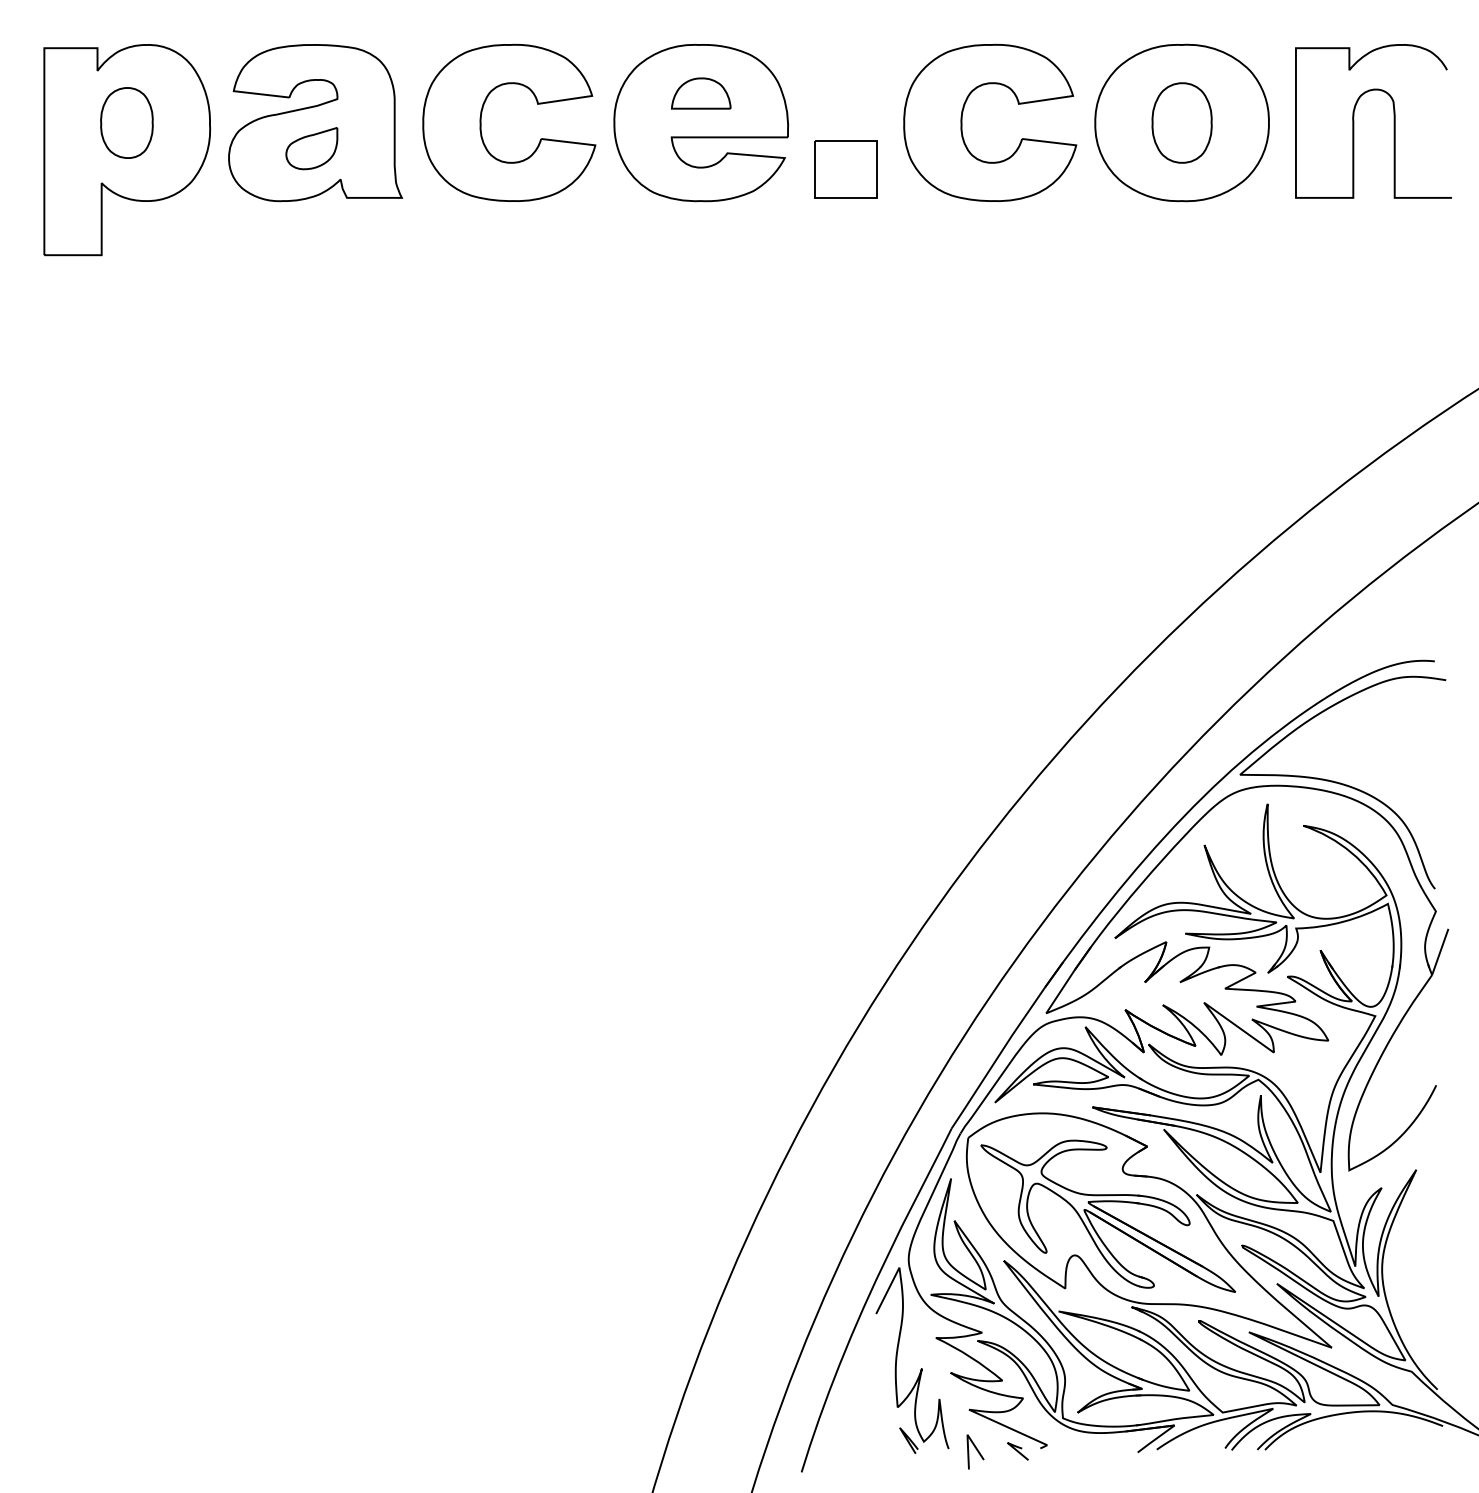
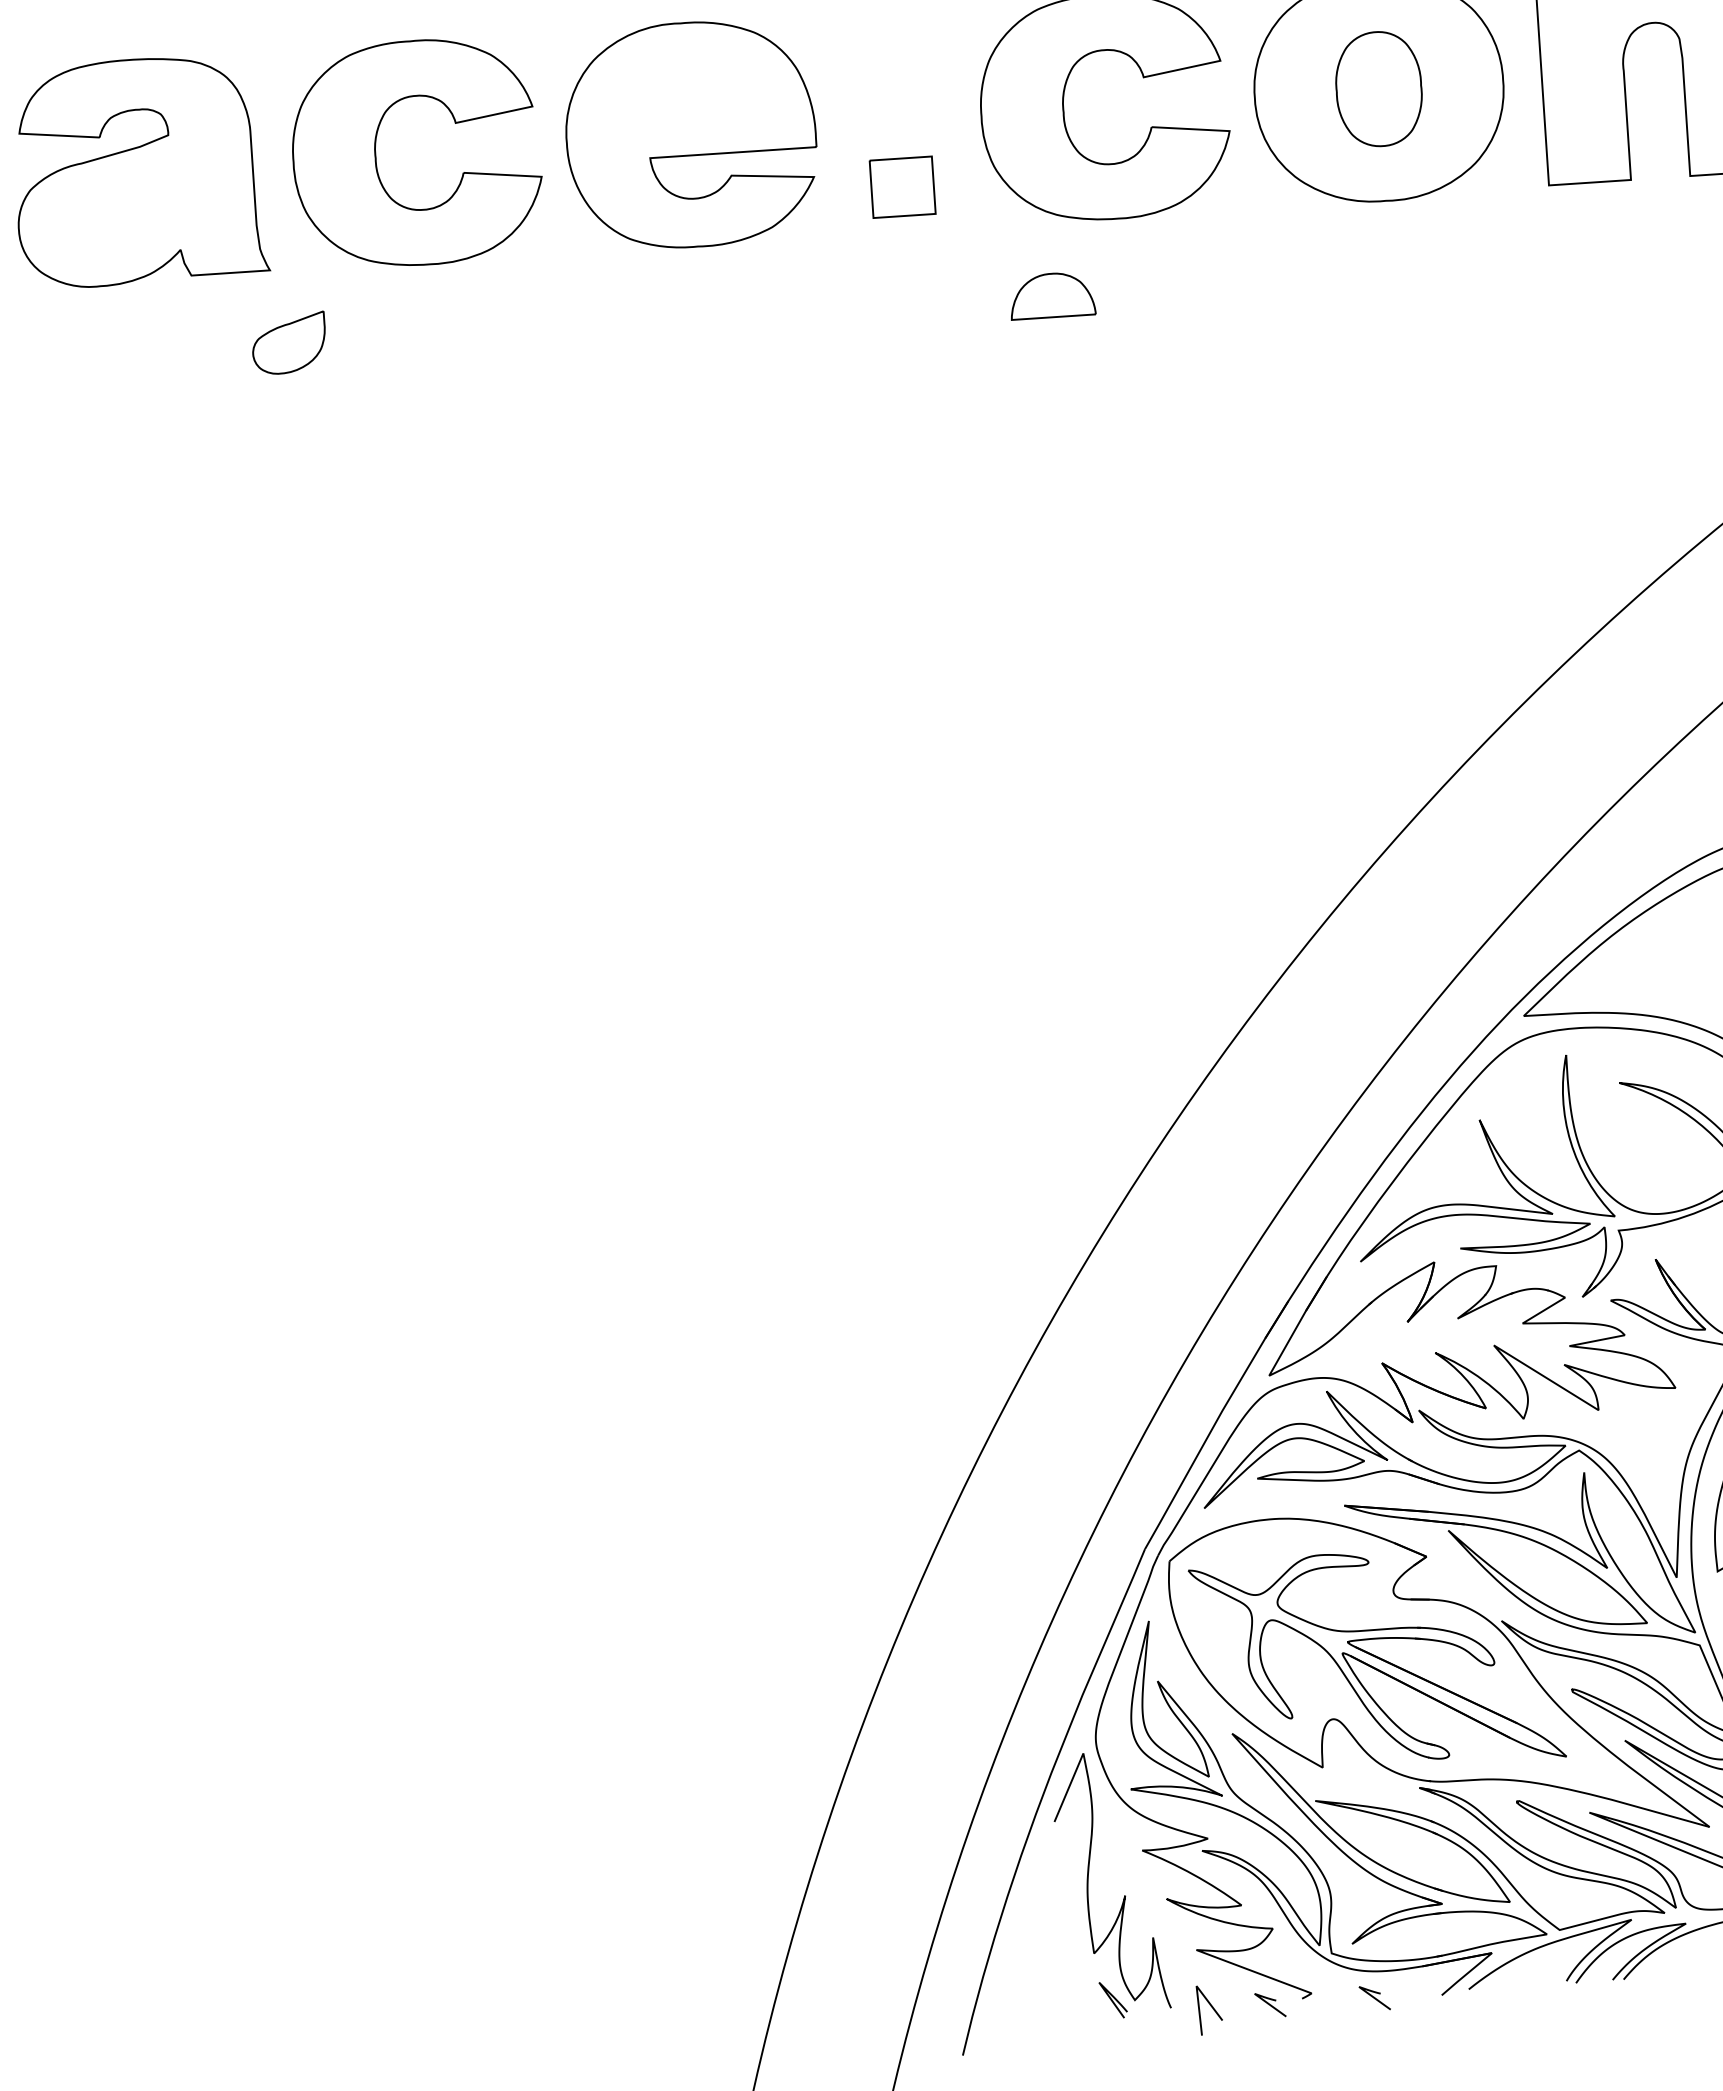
part: (701, 93) -> (1052, 295), moved
part: (311, 148) -> (288, 343), moved
part: (845, 169) -> (901, 187), size x0.7
curve: (1090, 1451) -> (1374, 1998), added

